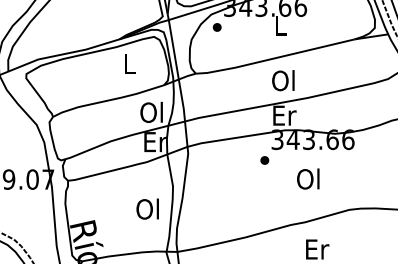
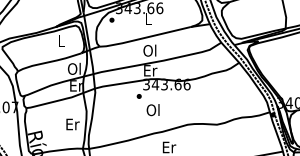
text: (307, 179) -> (152, 110), moved
text: (148, 209) -> (72, 124), Ol -> Er

